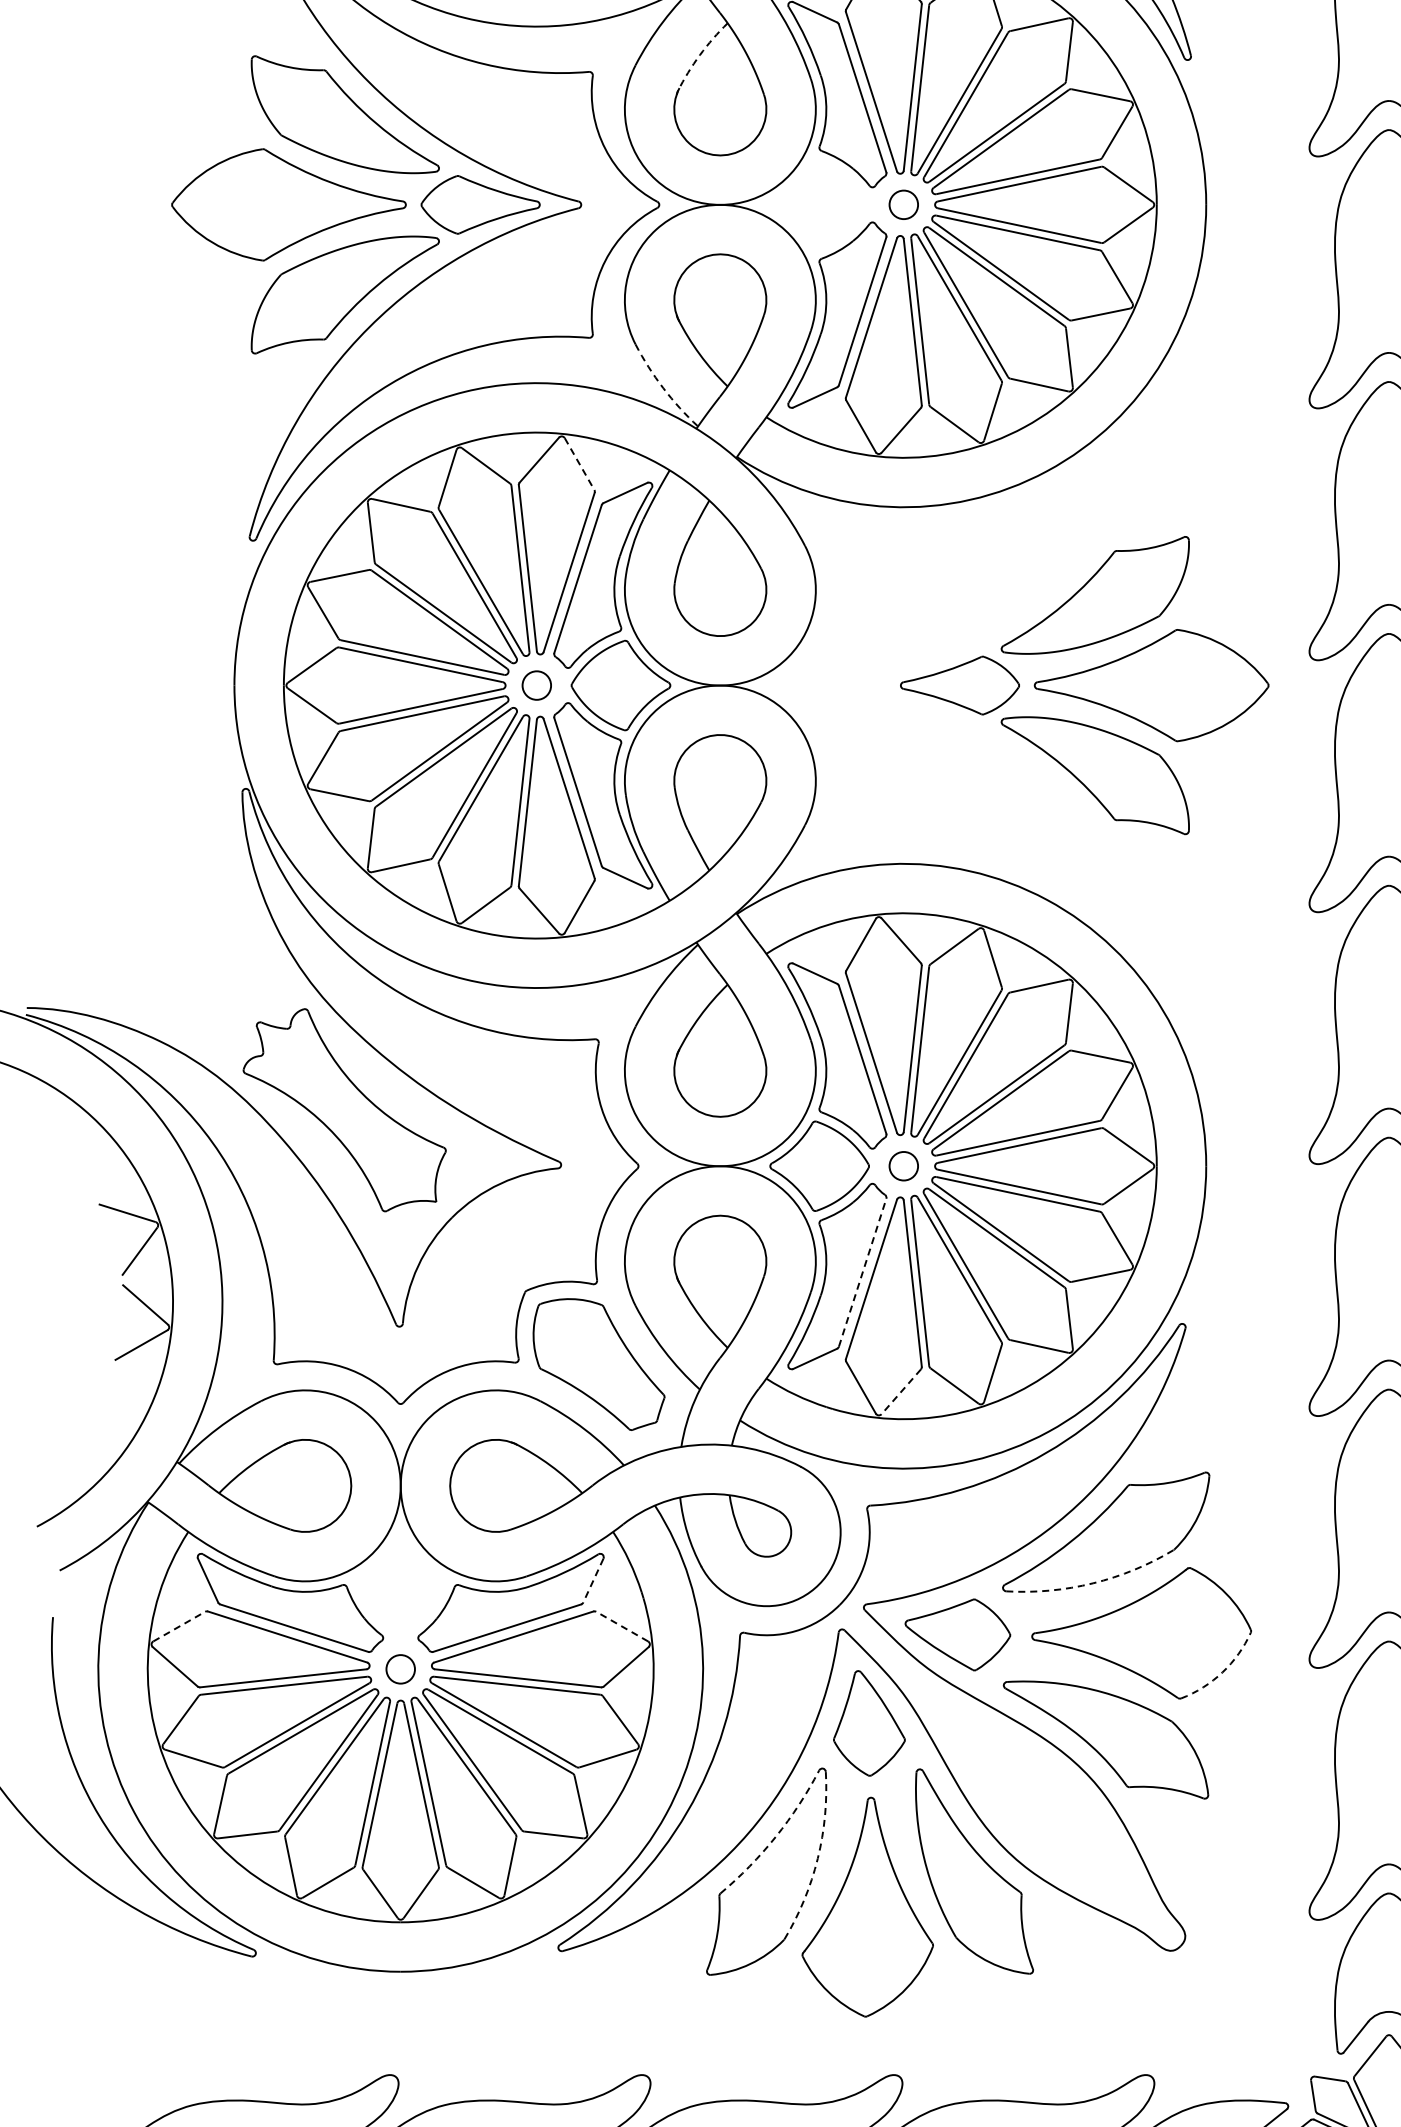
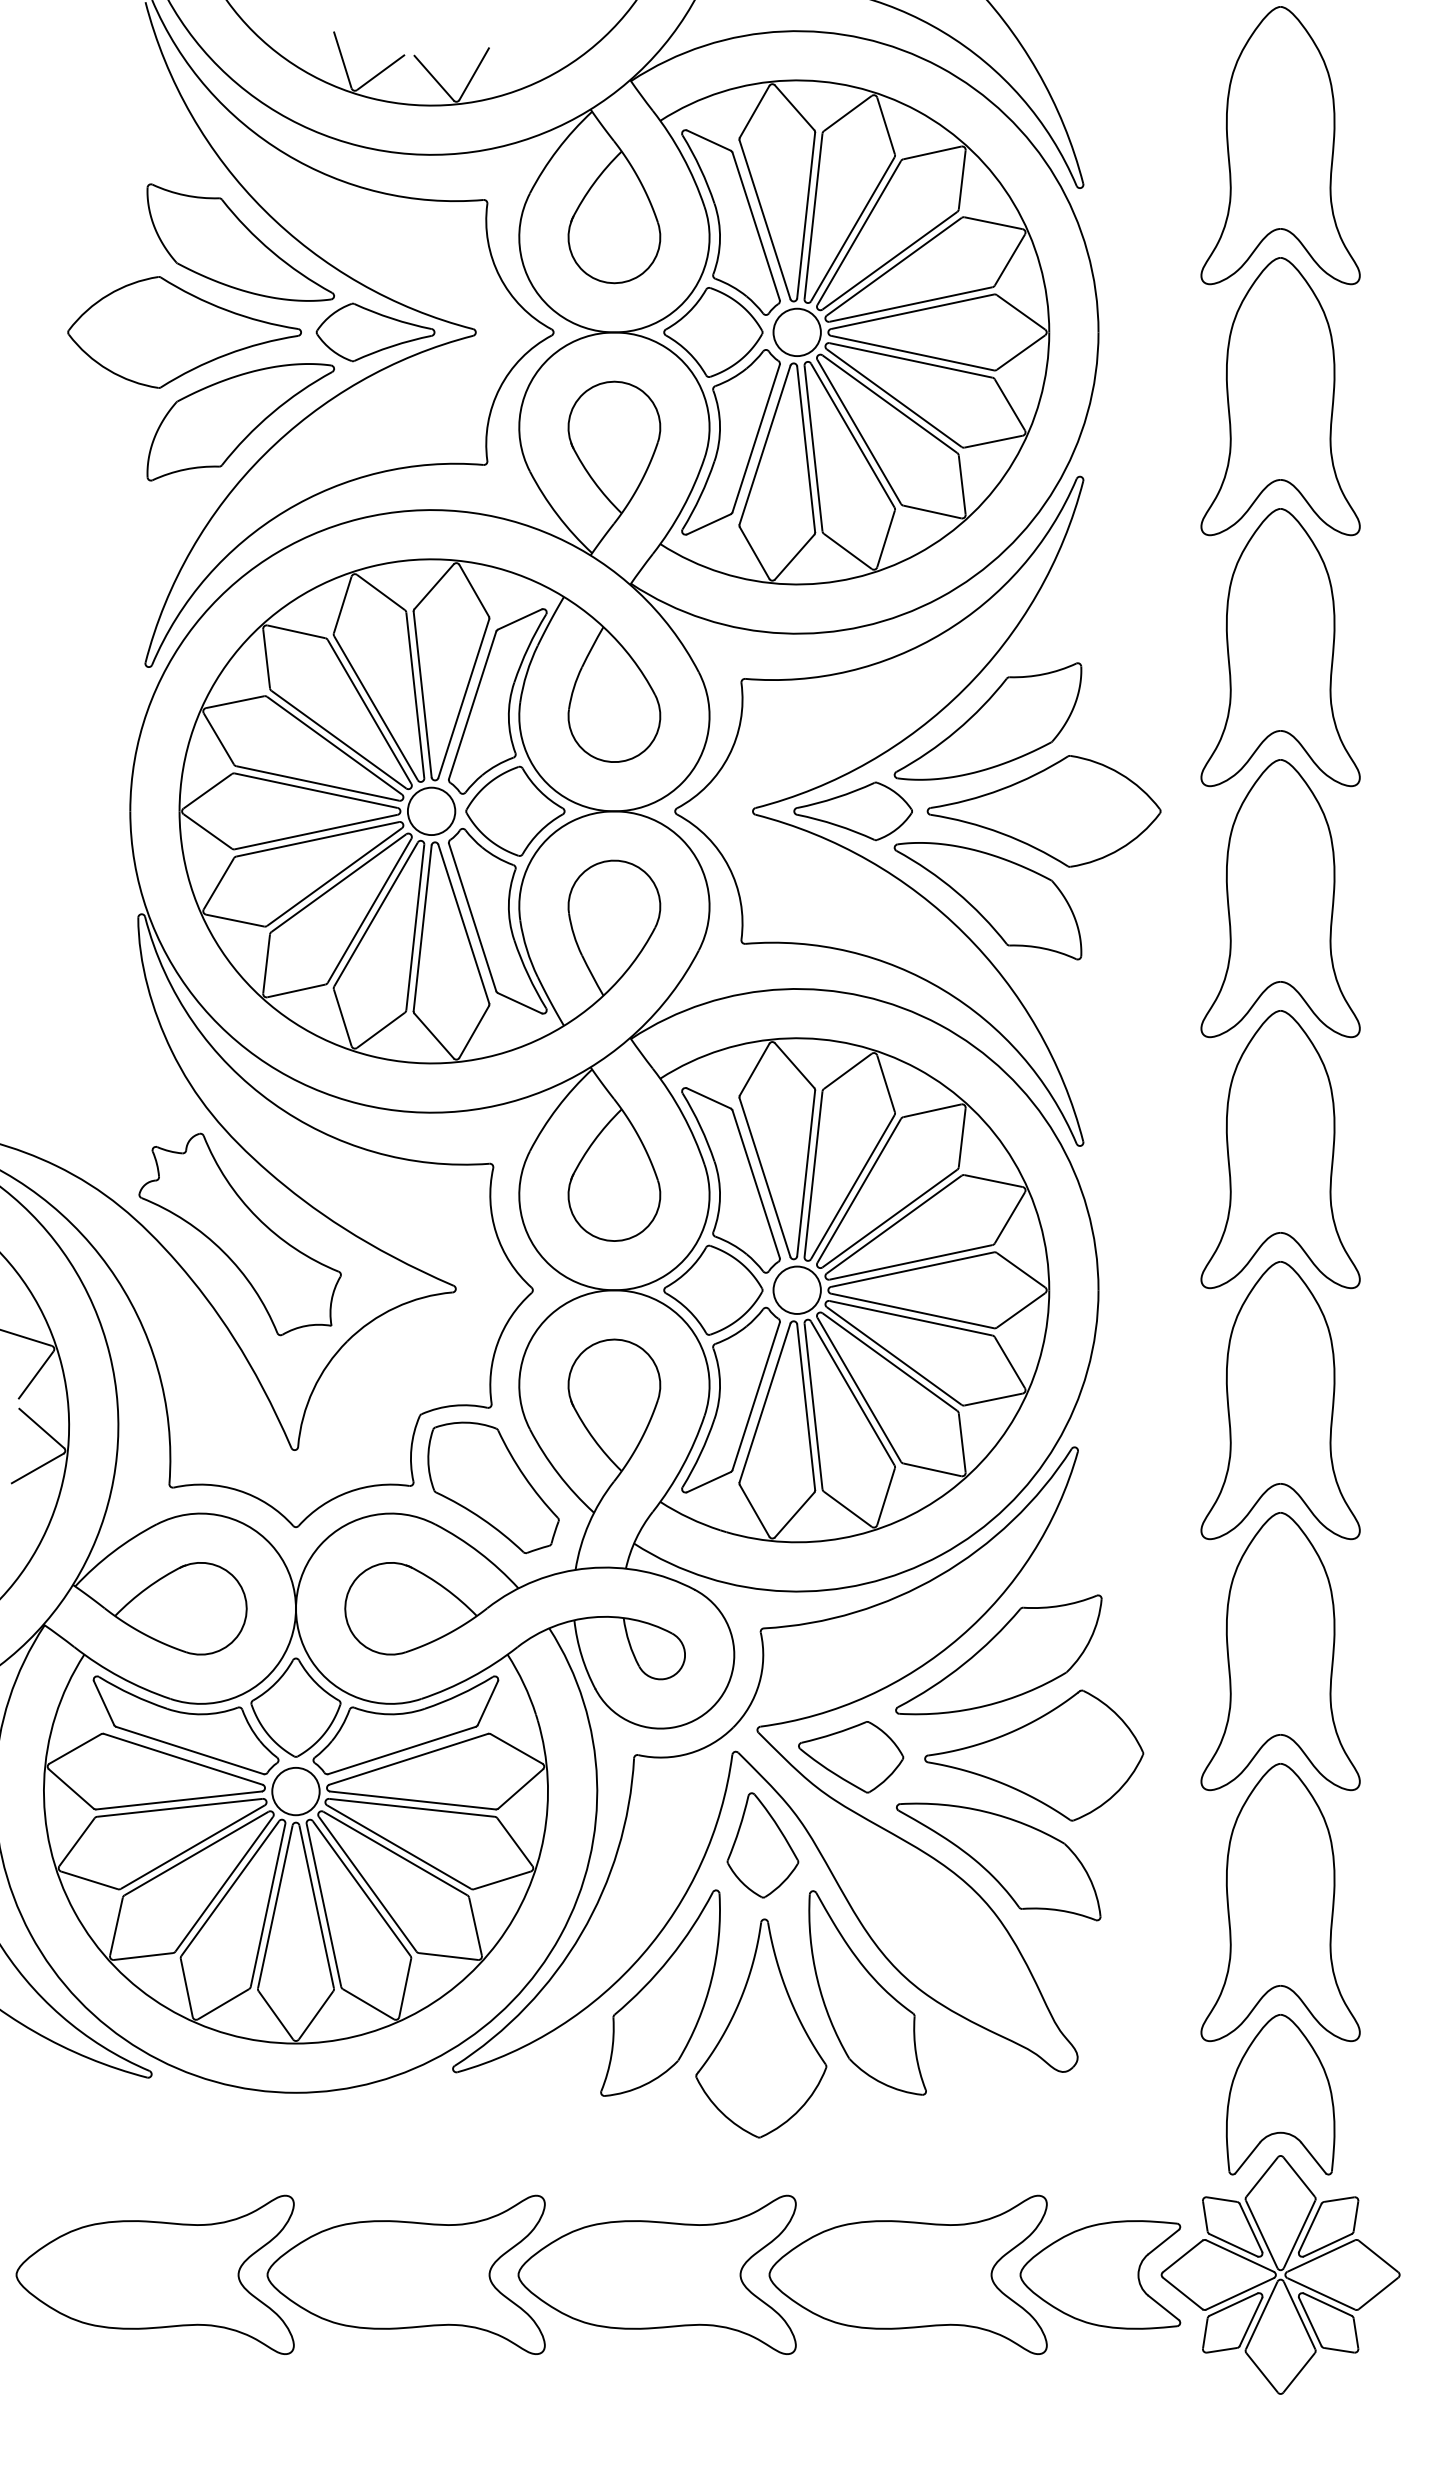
arc: (700, 55) -> (594, 183), dashed -> solid
part: (819, 204) -> (713, 332), added
circle: (903, 204) -> (796, 332), size x1.67
arc: (663, 388) -> (557, 515), dashed -> solid
line: (579, 463) -> (474, 590), dashed -> solid
part: (961, 645) -> (854, 771), added
circle: (536, 685) -> (431, 811), size x1.67
circle: (903, 1165) -> (796, 1289), size x1.67
line: (862, 1271) -> (756, 1395), dashed -> solid
line: (901, 1392) -> (794, 1515), dashed -> solid
line: (592, 1580) -> (487, 1703), dashed -> solid
arc: (1092, 1583) -> (985, 1705), dashed -> solid
part: (400, 1585) -> (295, 1707), added
line: (179, 1626) -> (75, 1748), dashed -> solid
line: (622, 1626) -> (516, 1748), dashed -> solid
circle: (400, 1669) -> (295, 1791), size x1.67
arc: (1222, 1672) -> (1114, 1794), dashed -> solid
arc: (775, 1836) -> (669, 1958), dashed -> solid
arc: (817, 1859) -> (711, 1980), dashed -> solid

